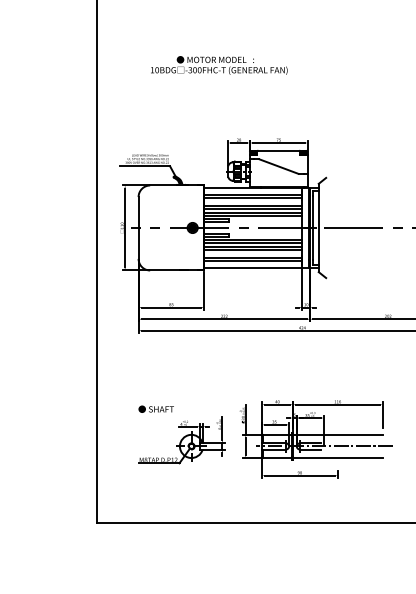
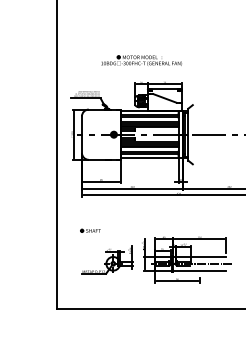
text: (218, 65) -> (141, 60), moved
text: (156, 408) -> (90, 230), moved

